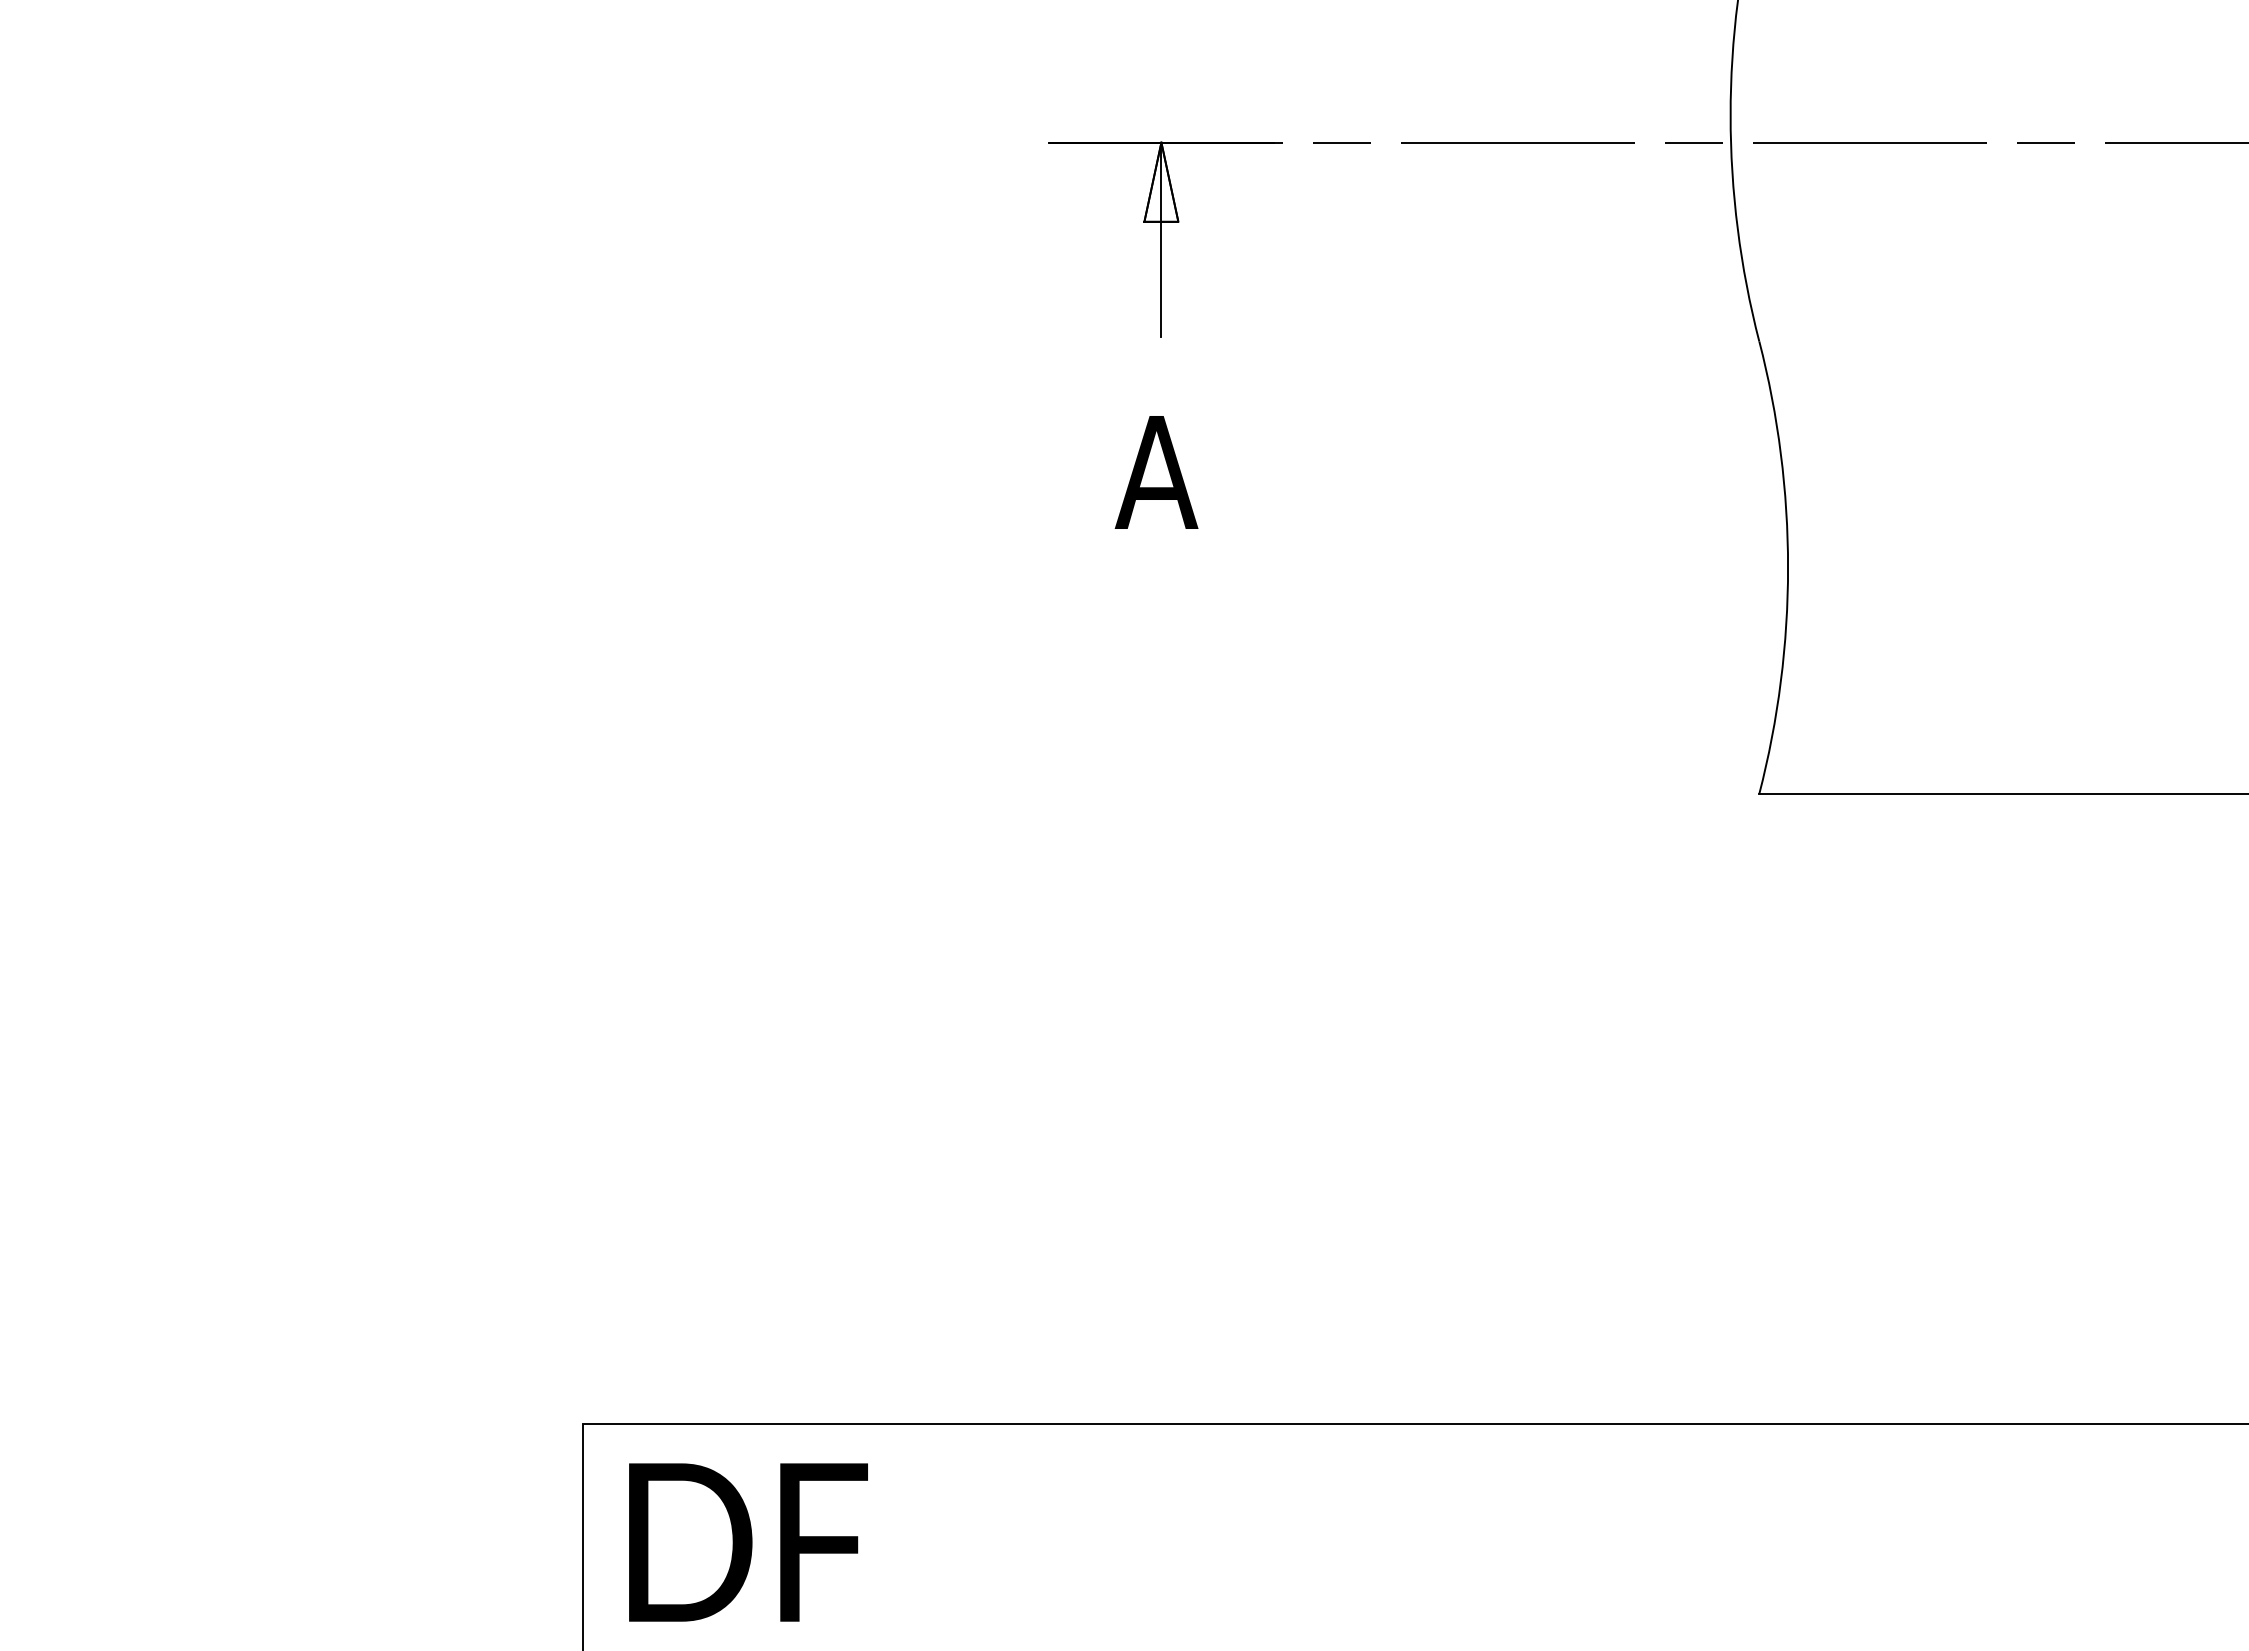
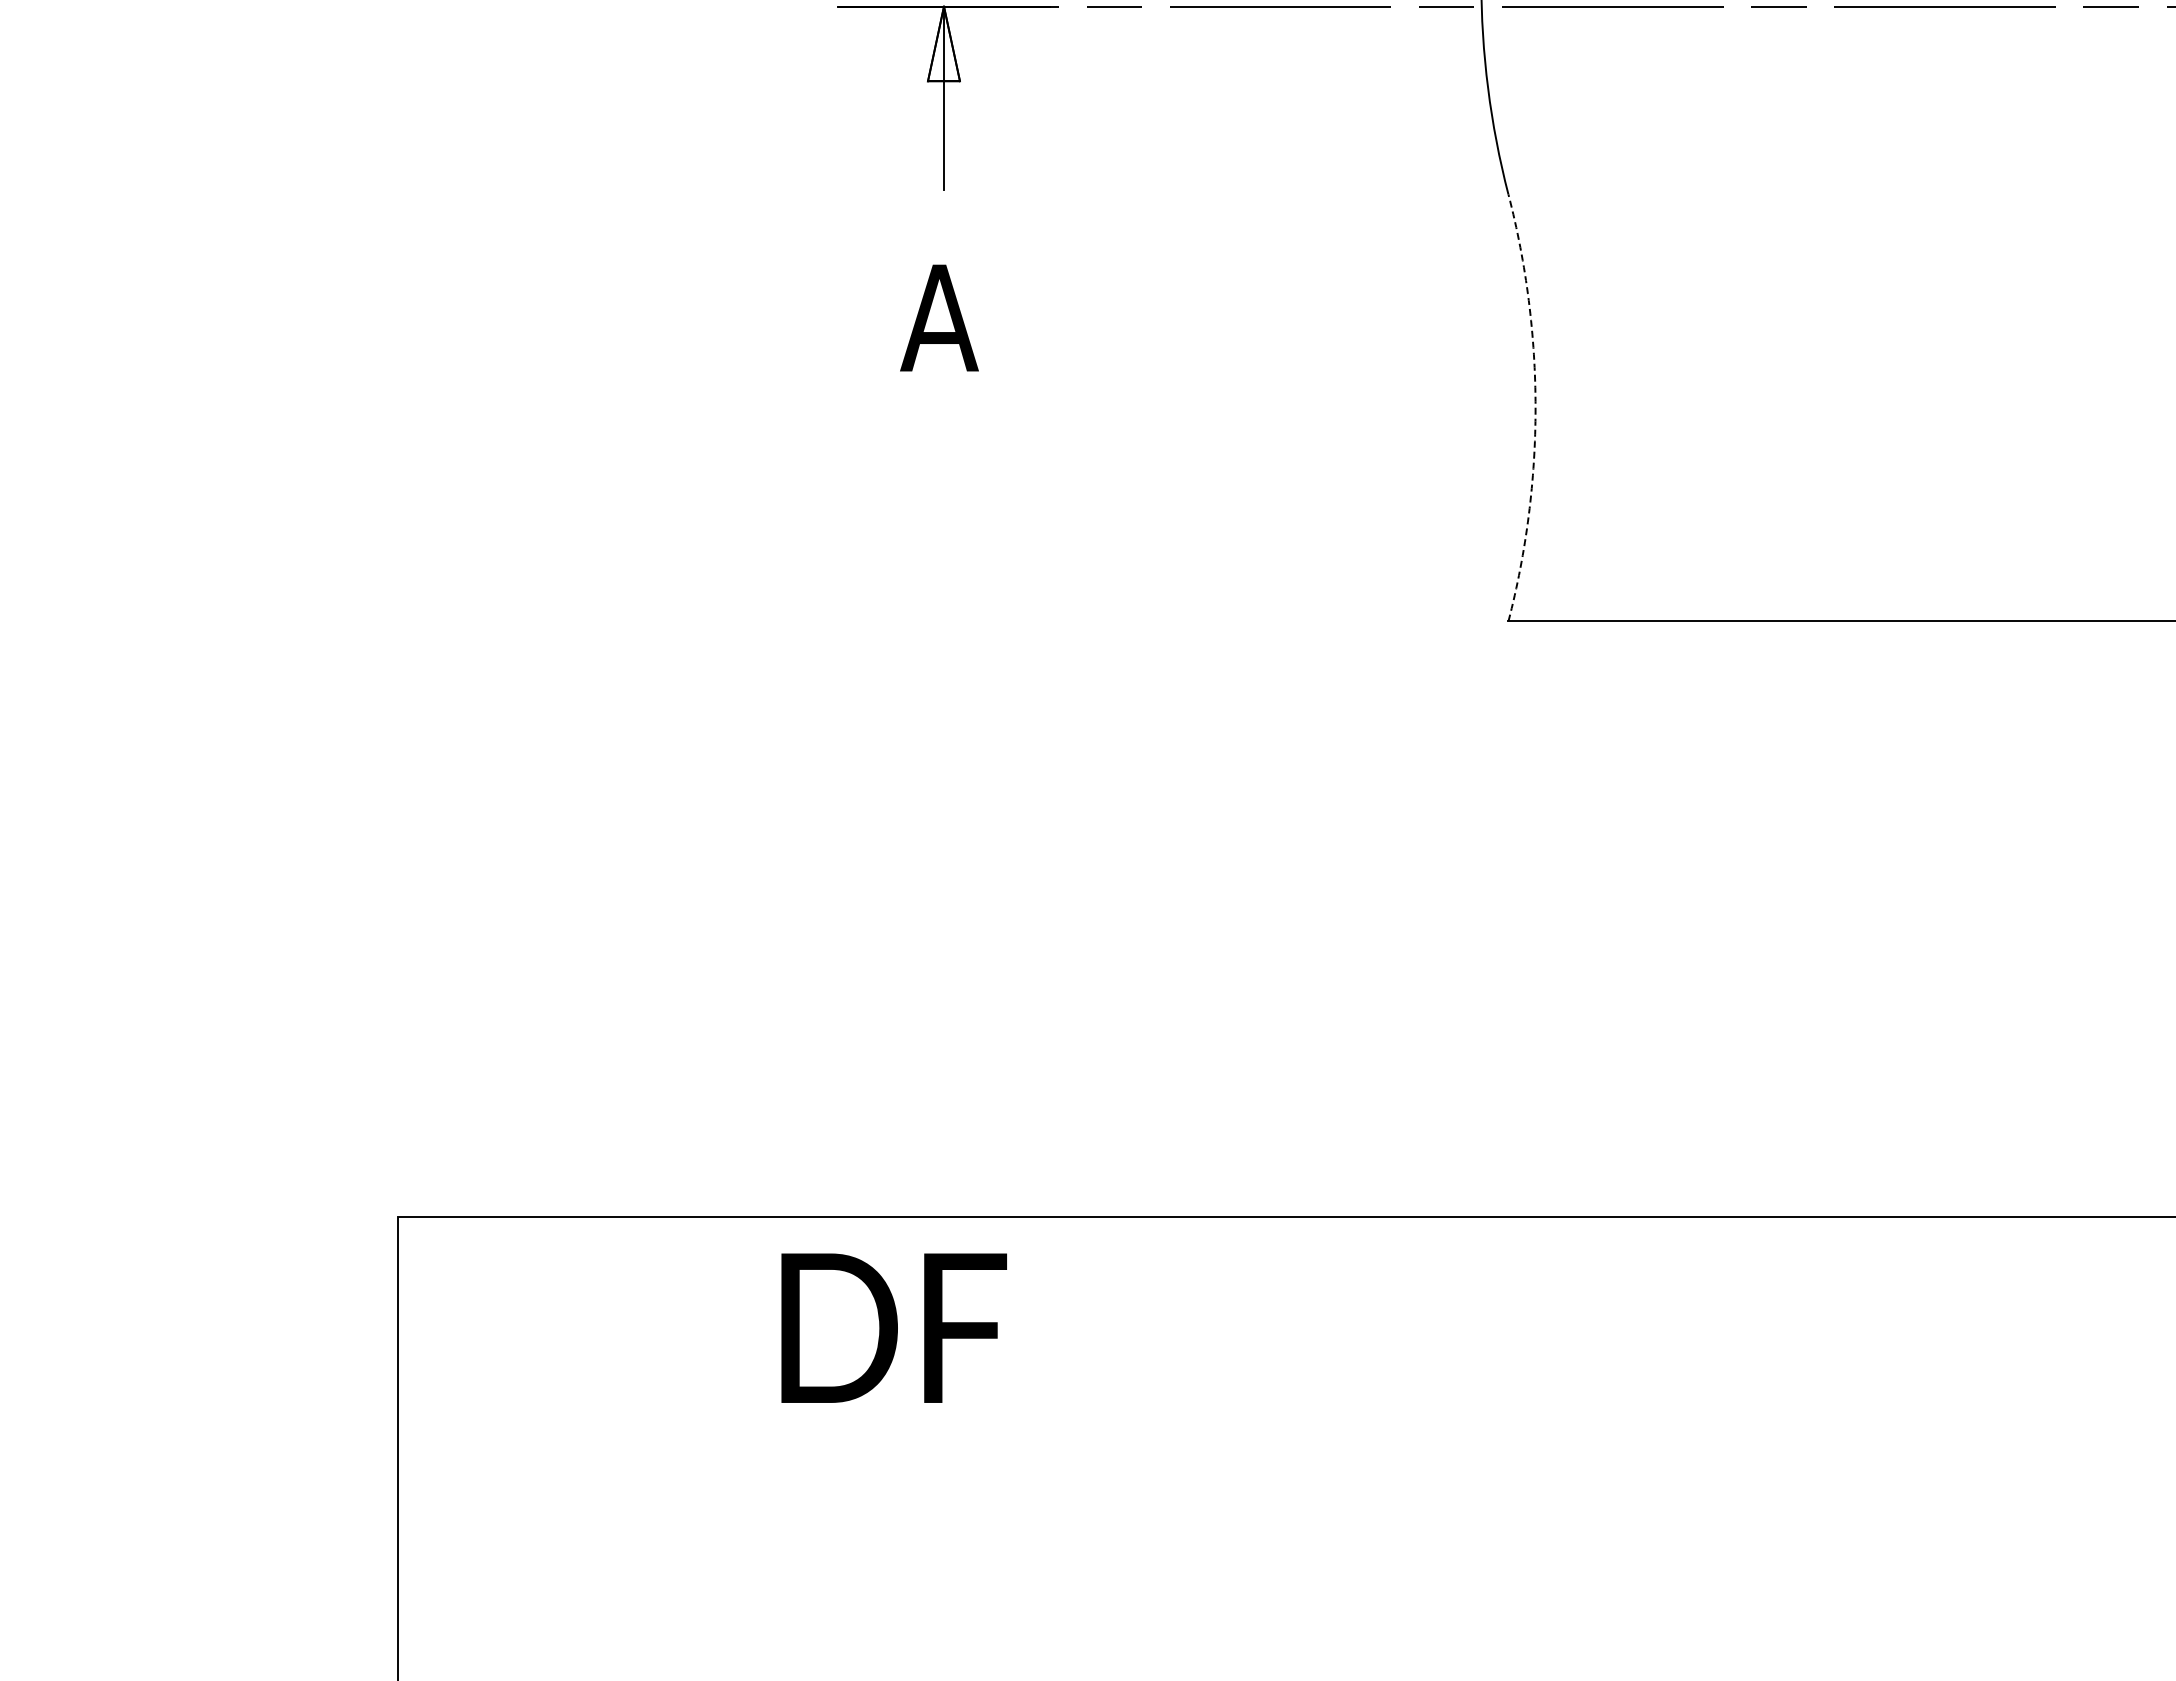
arc: (1787, 567) -> (1535, 407), solid -> dashed
text: (747, 1541) -> (893, 1327), moved

